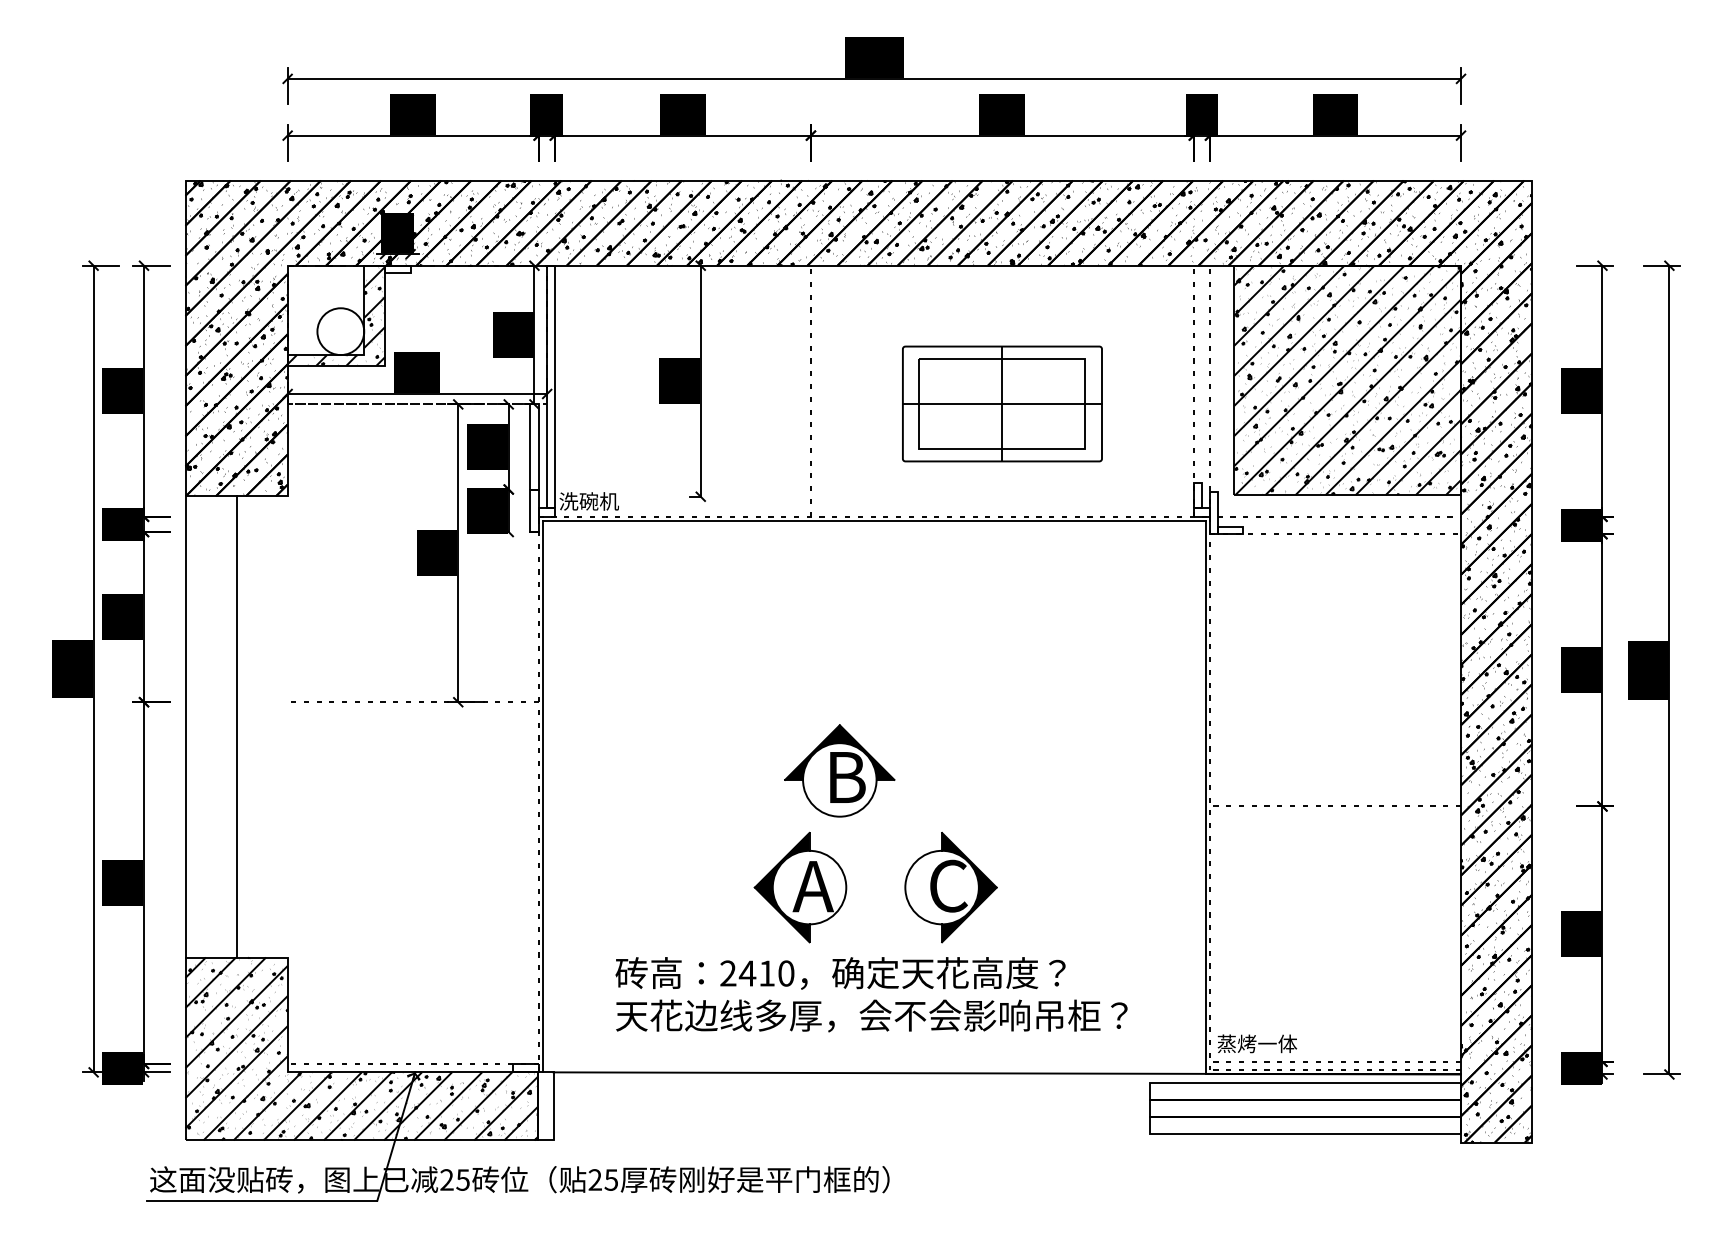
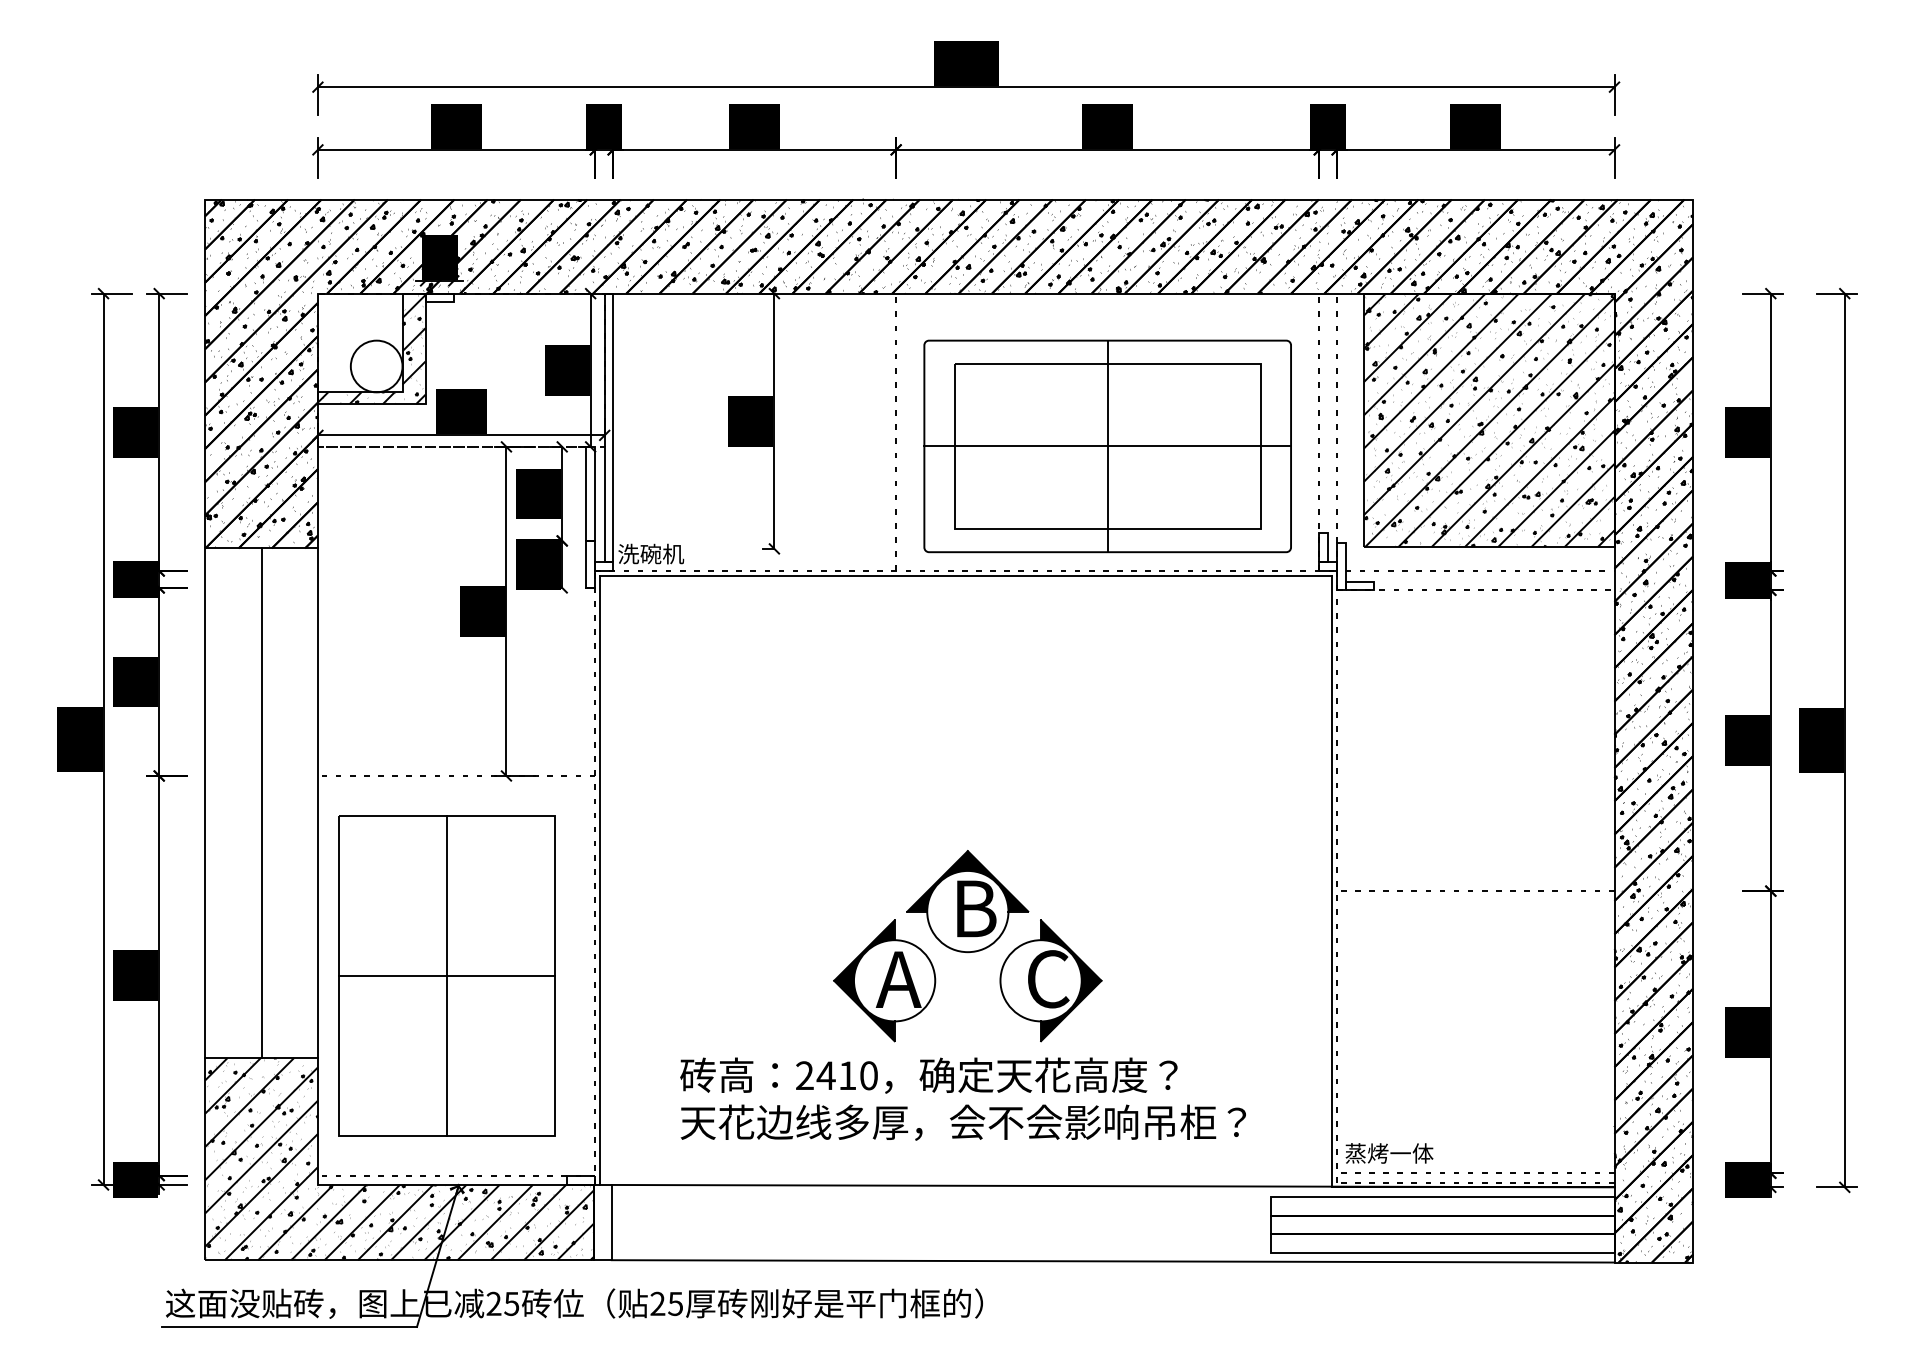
part: (1002, 403) -> (1107, 445), size x1.67
line: (287, 726) -> (317, 802), added
part: (839, 770) -> (967, 901), moved
part: (404, 882) -> (447, 975), added
line: (1007, 1141) -> (1113, 1261), added

